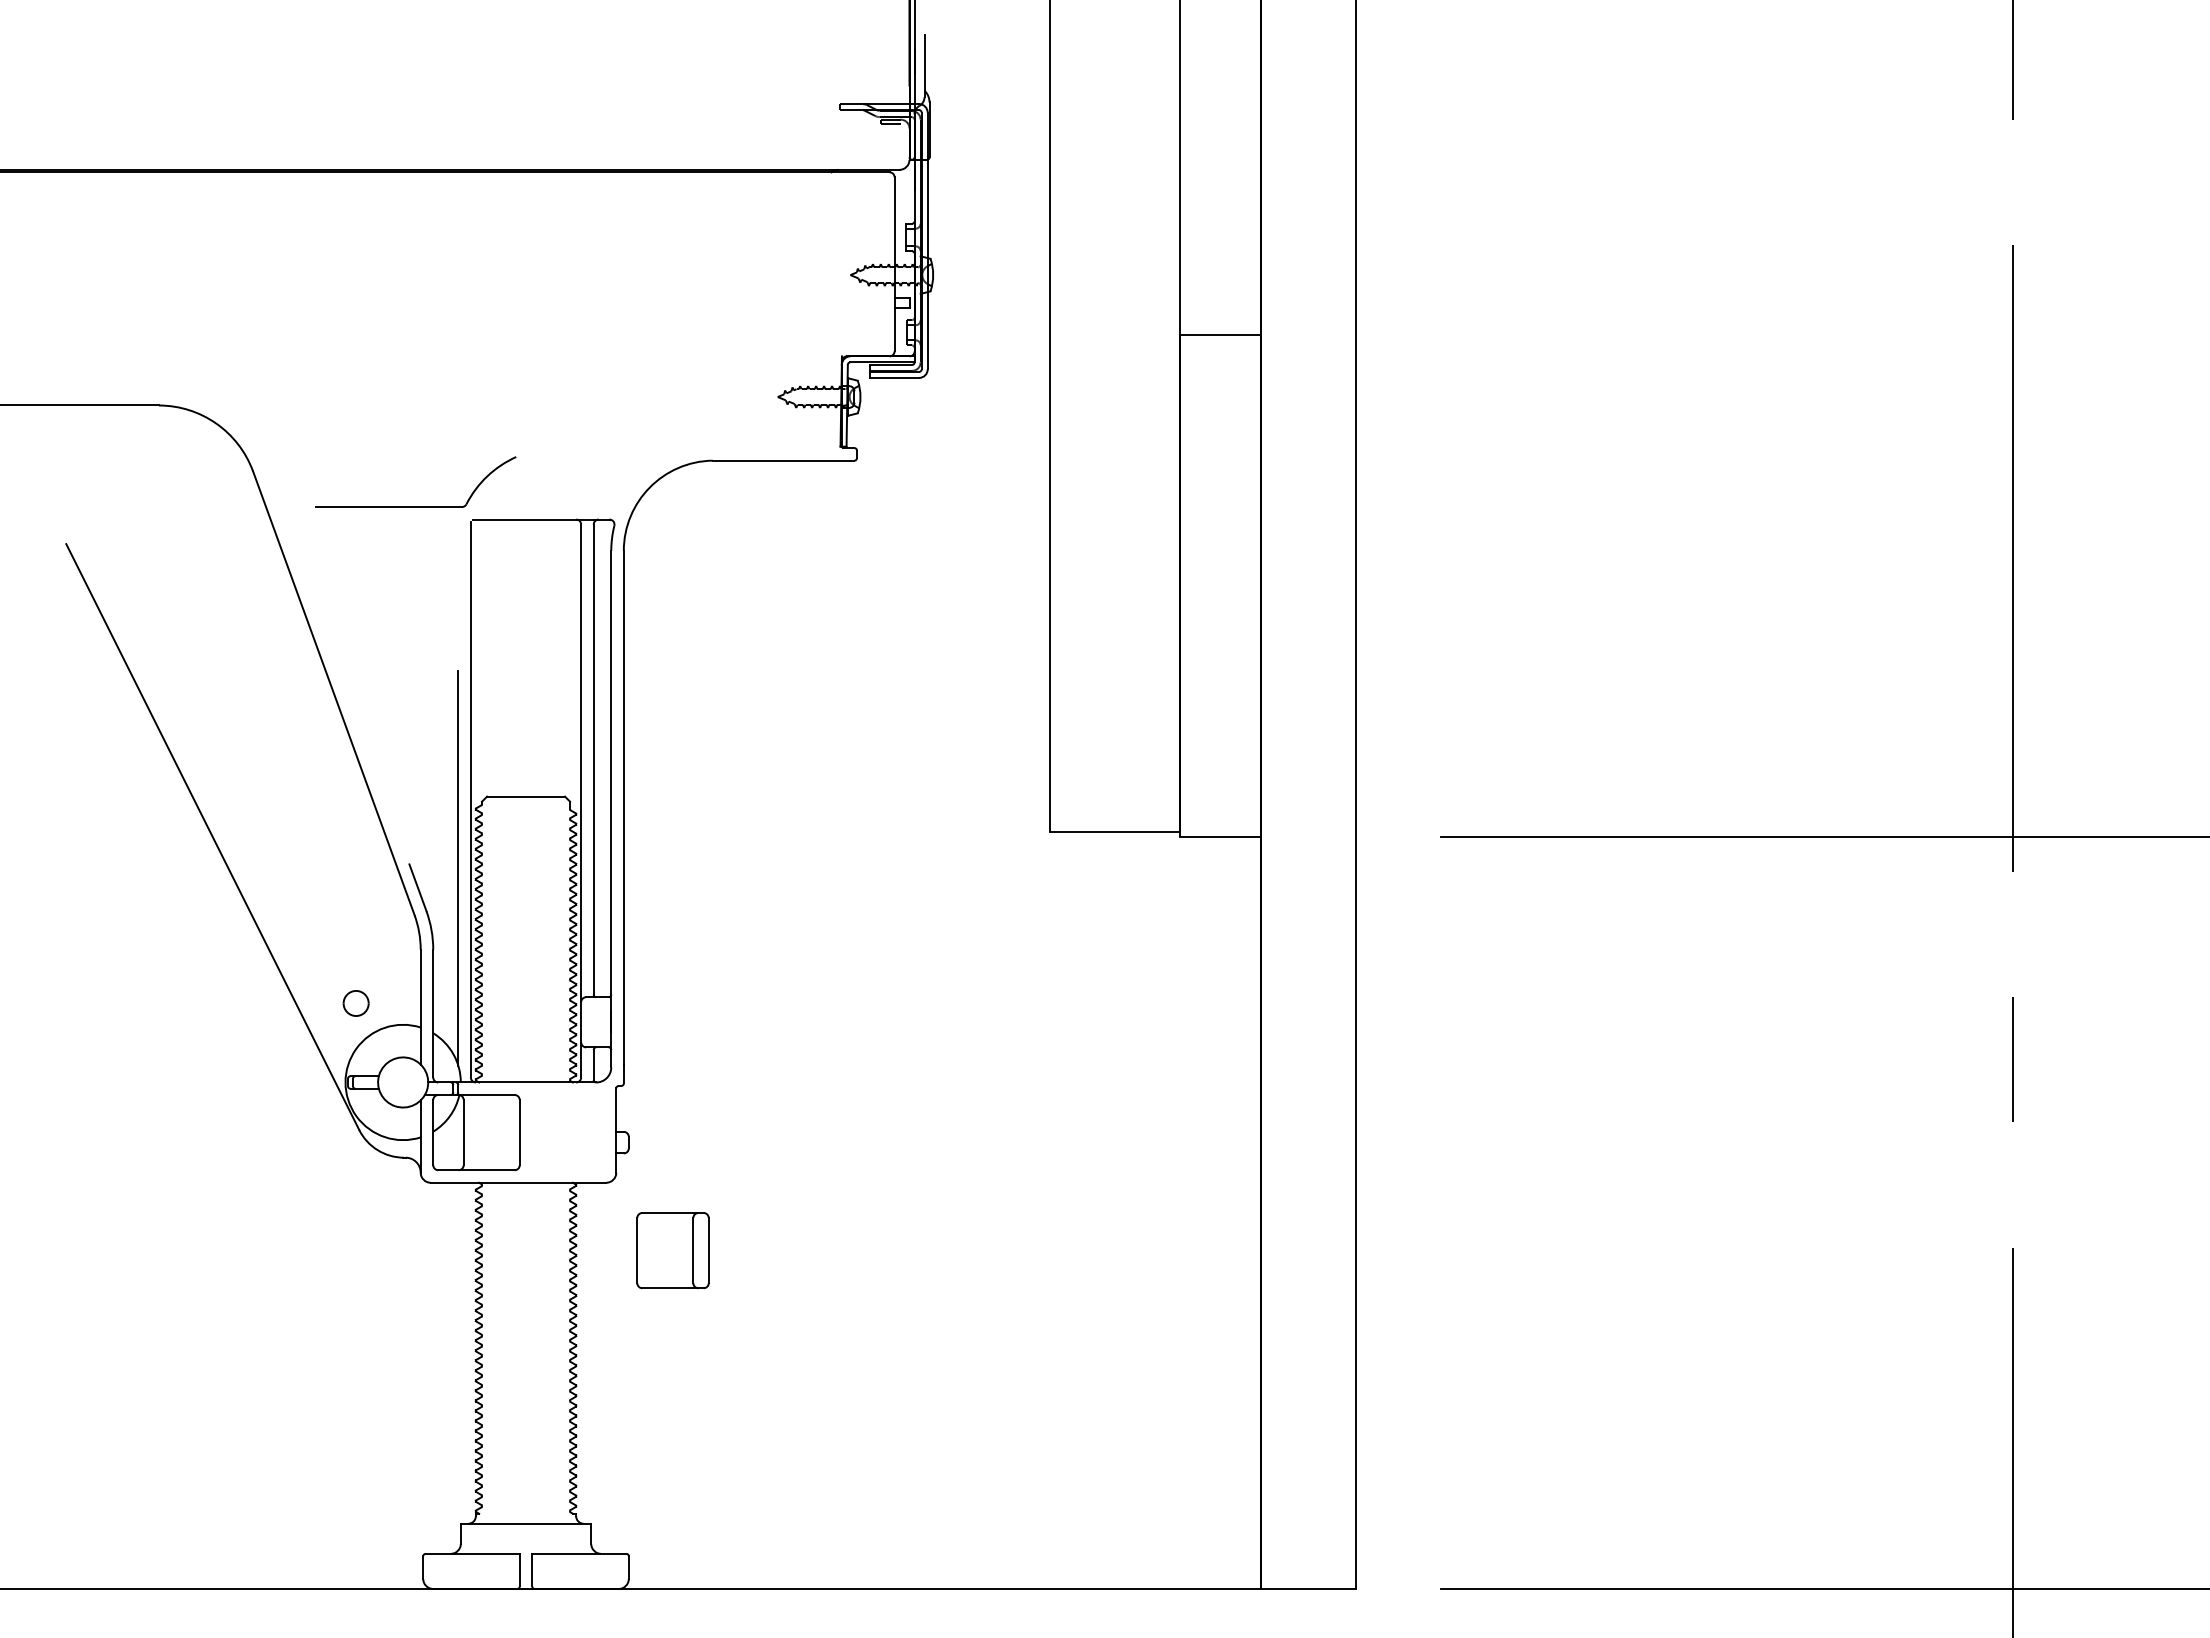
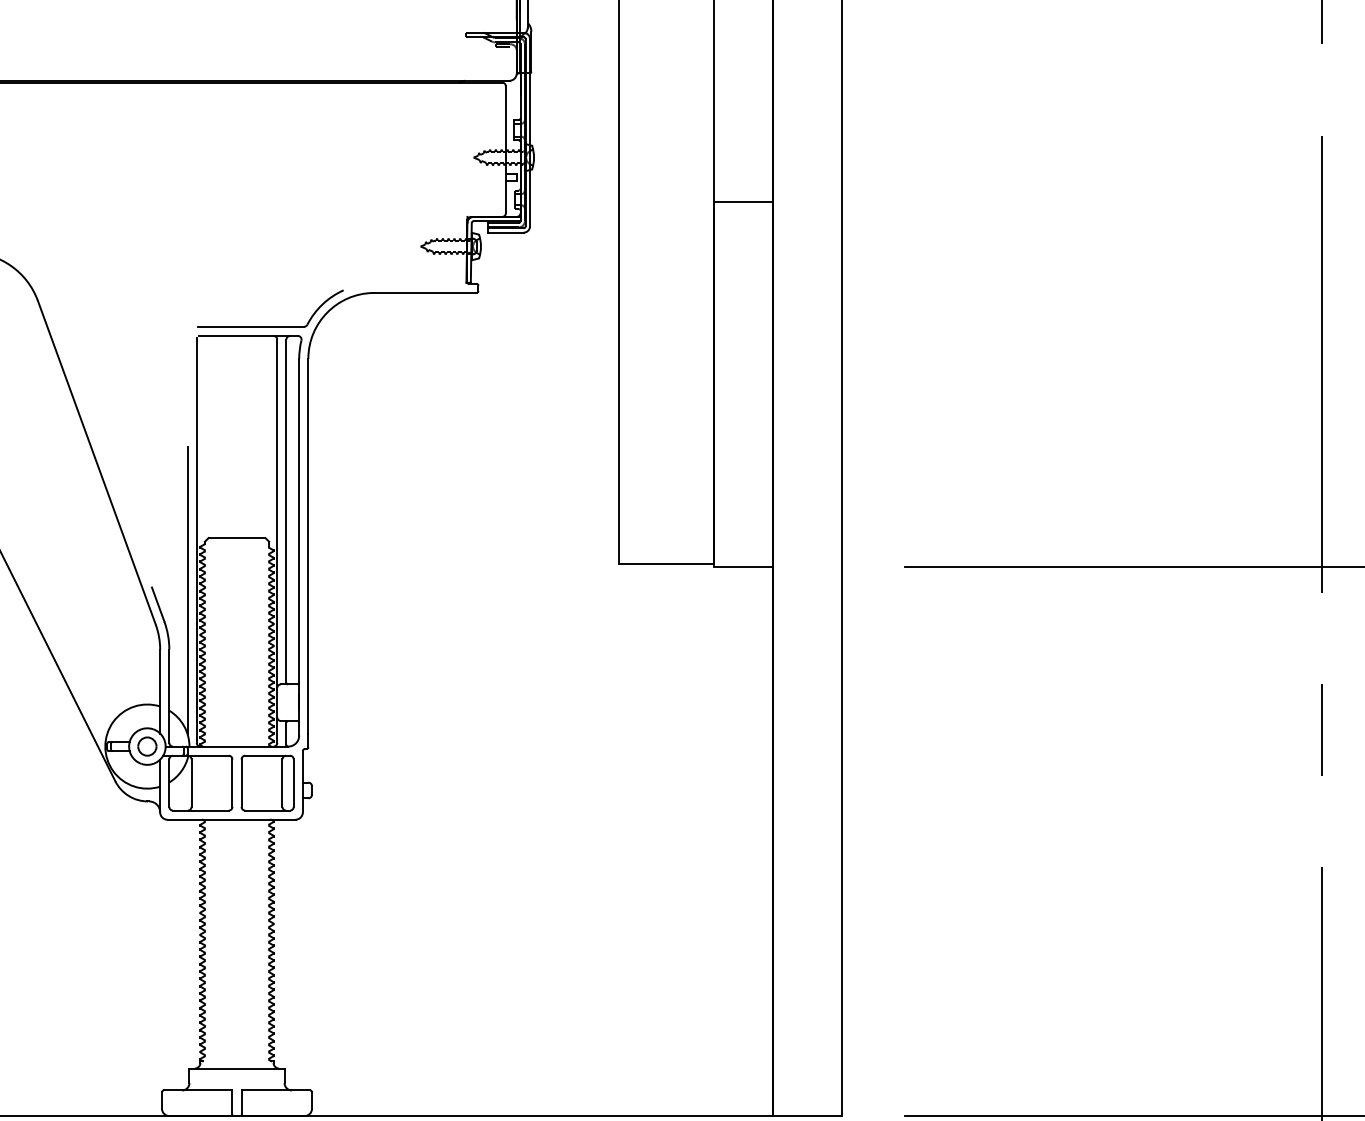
part: (415, 506) -> (270, 326), moved
part: (355, 1003) -> (146, 746), moved
part: (672, 1250) -> (267, 783), moved

